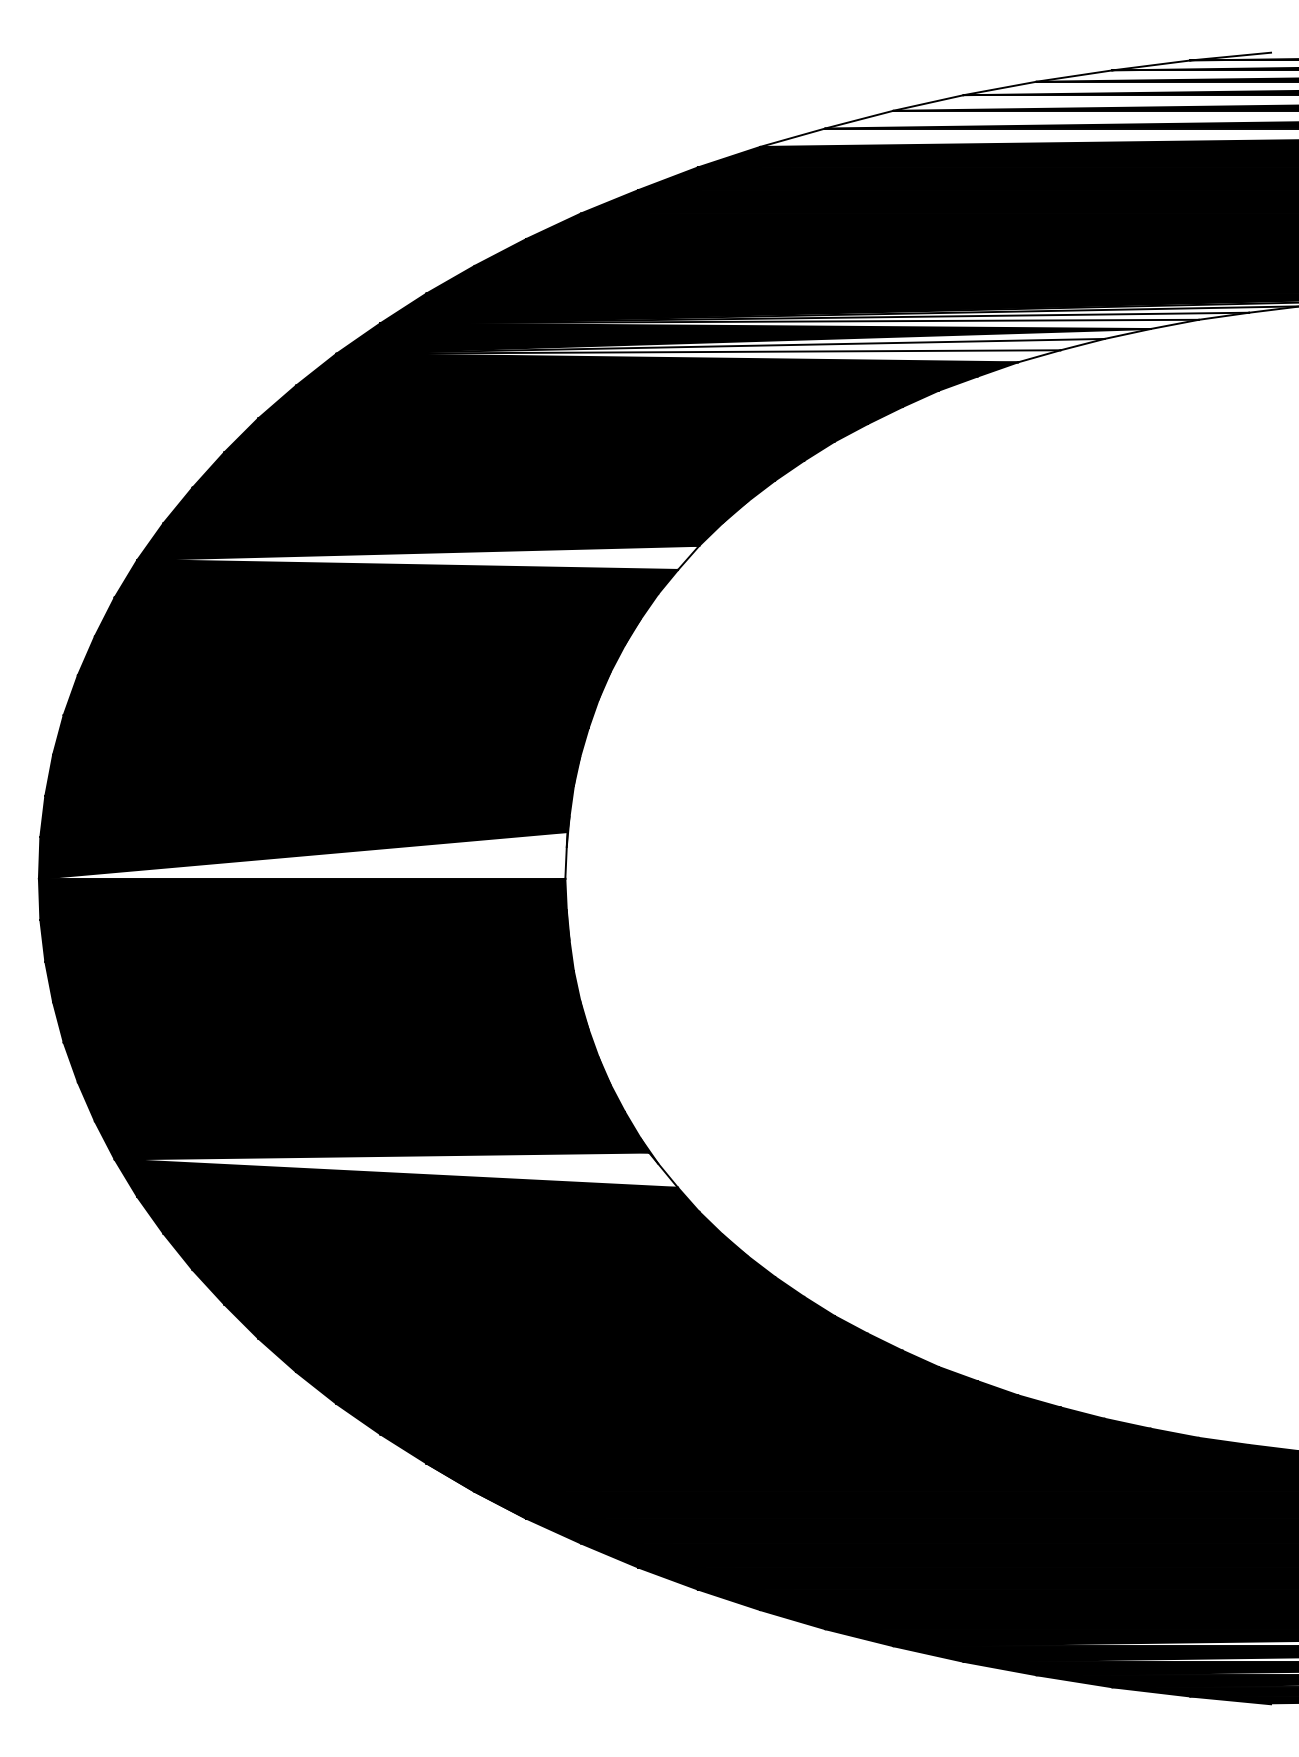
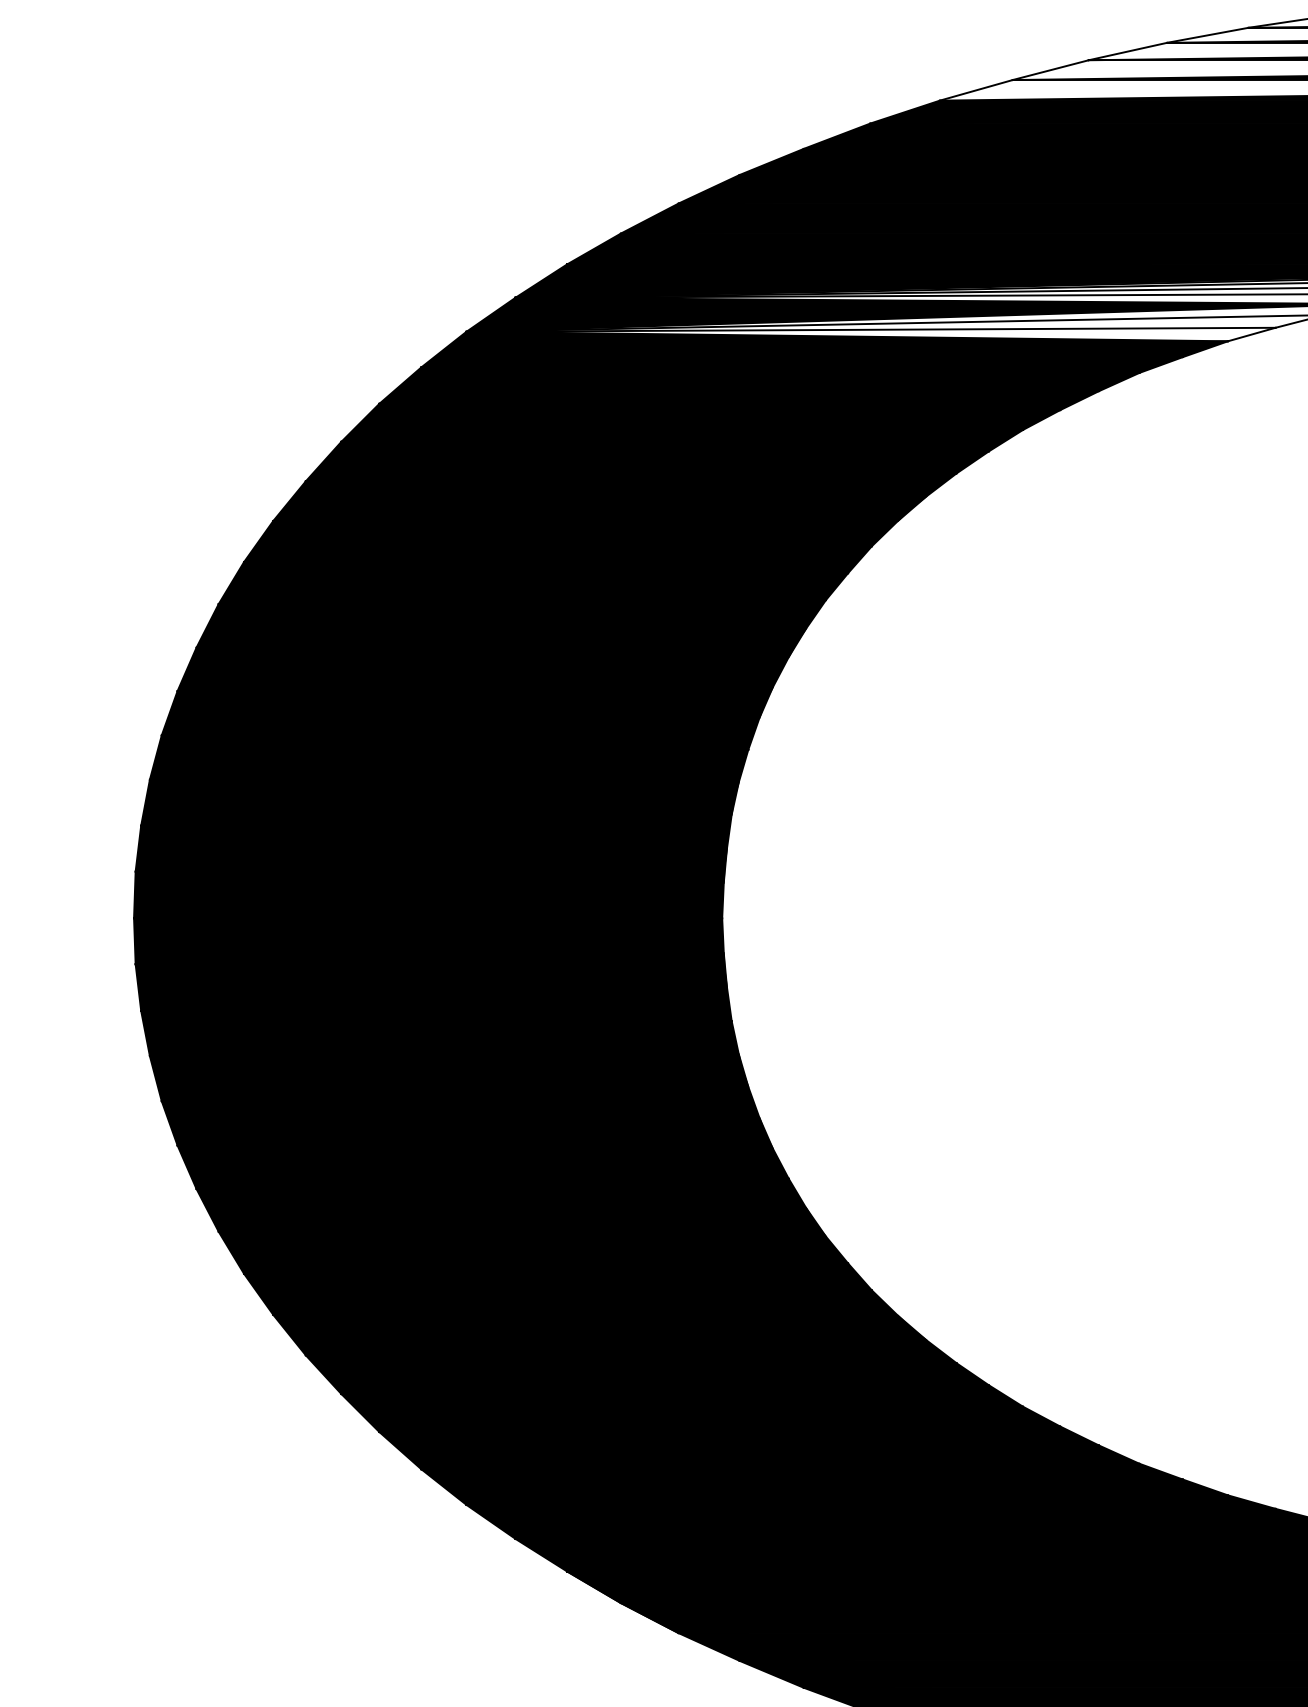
fill: (418, 557) -> (558, 559), added
fill: (302, 855) -> (428, 892), added
fill: (396, 1169) -> (533, 1243), added

